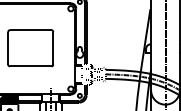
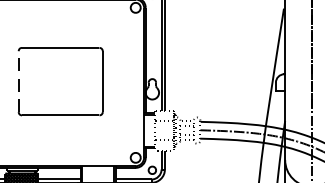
line: (8, 47) -> (19, 80), solid -> dashed

